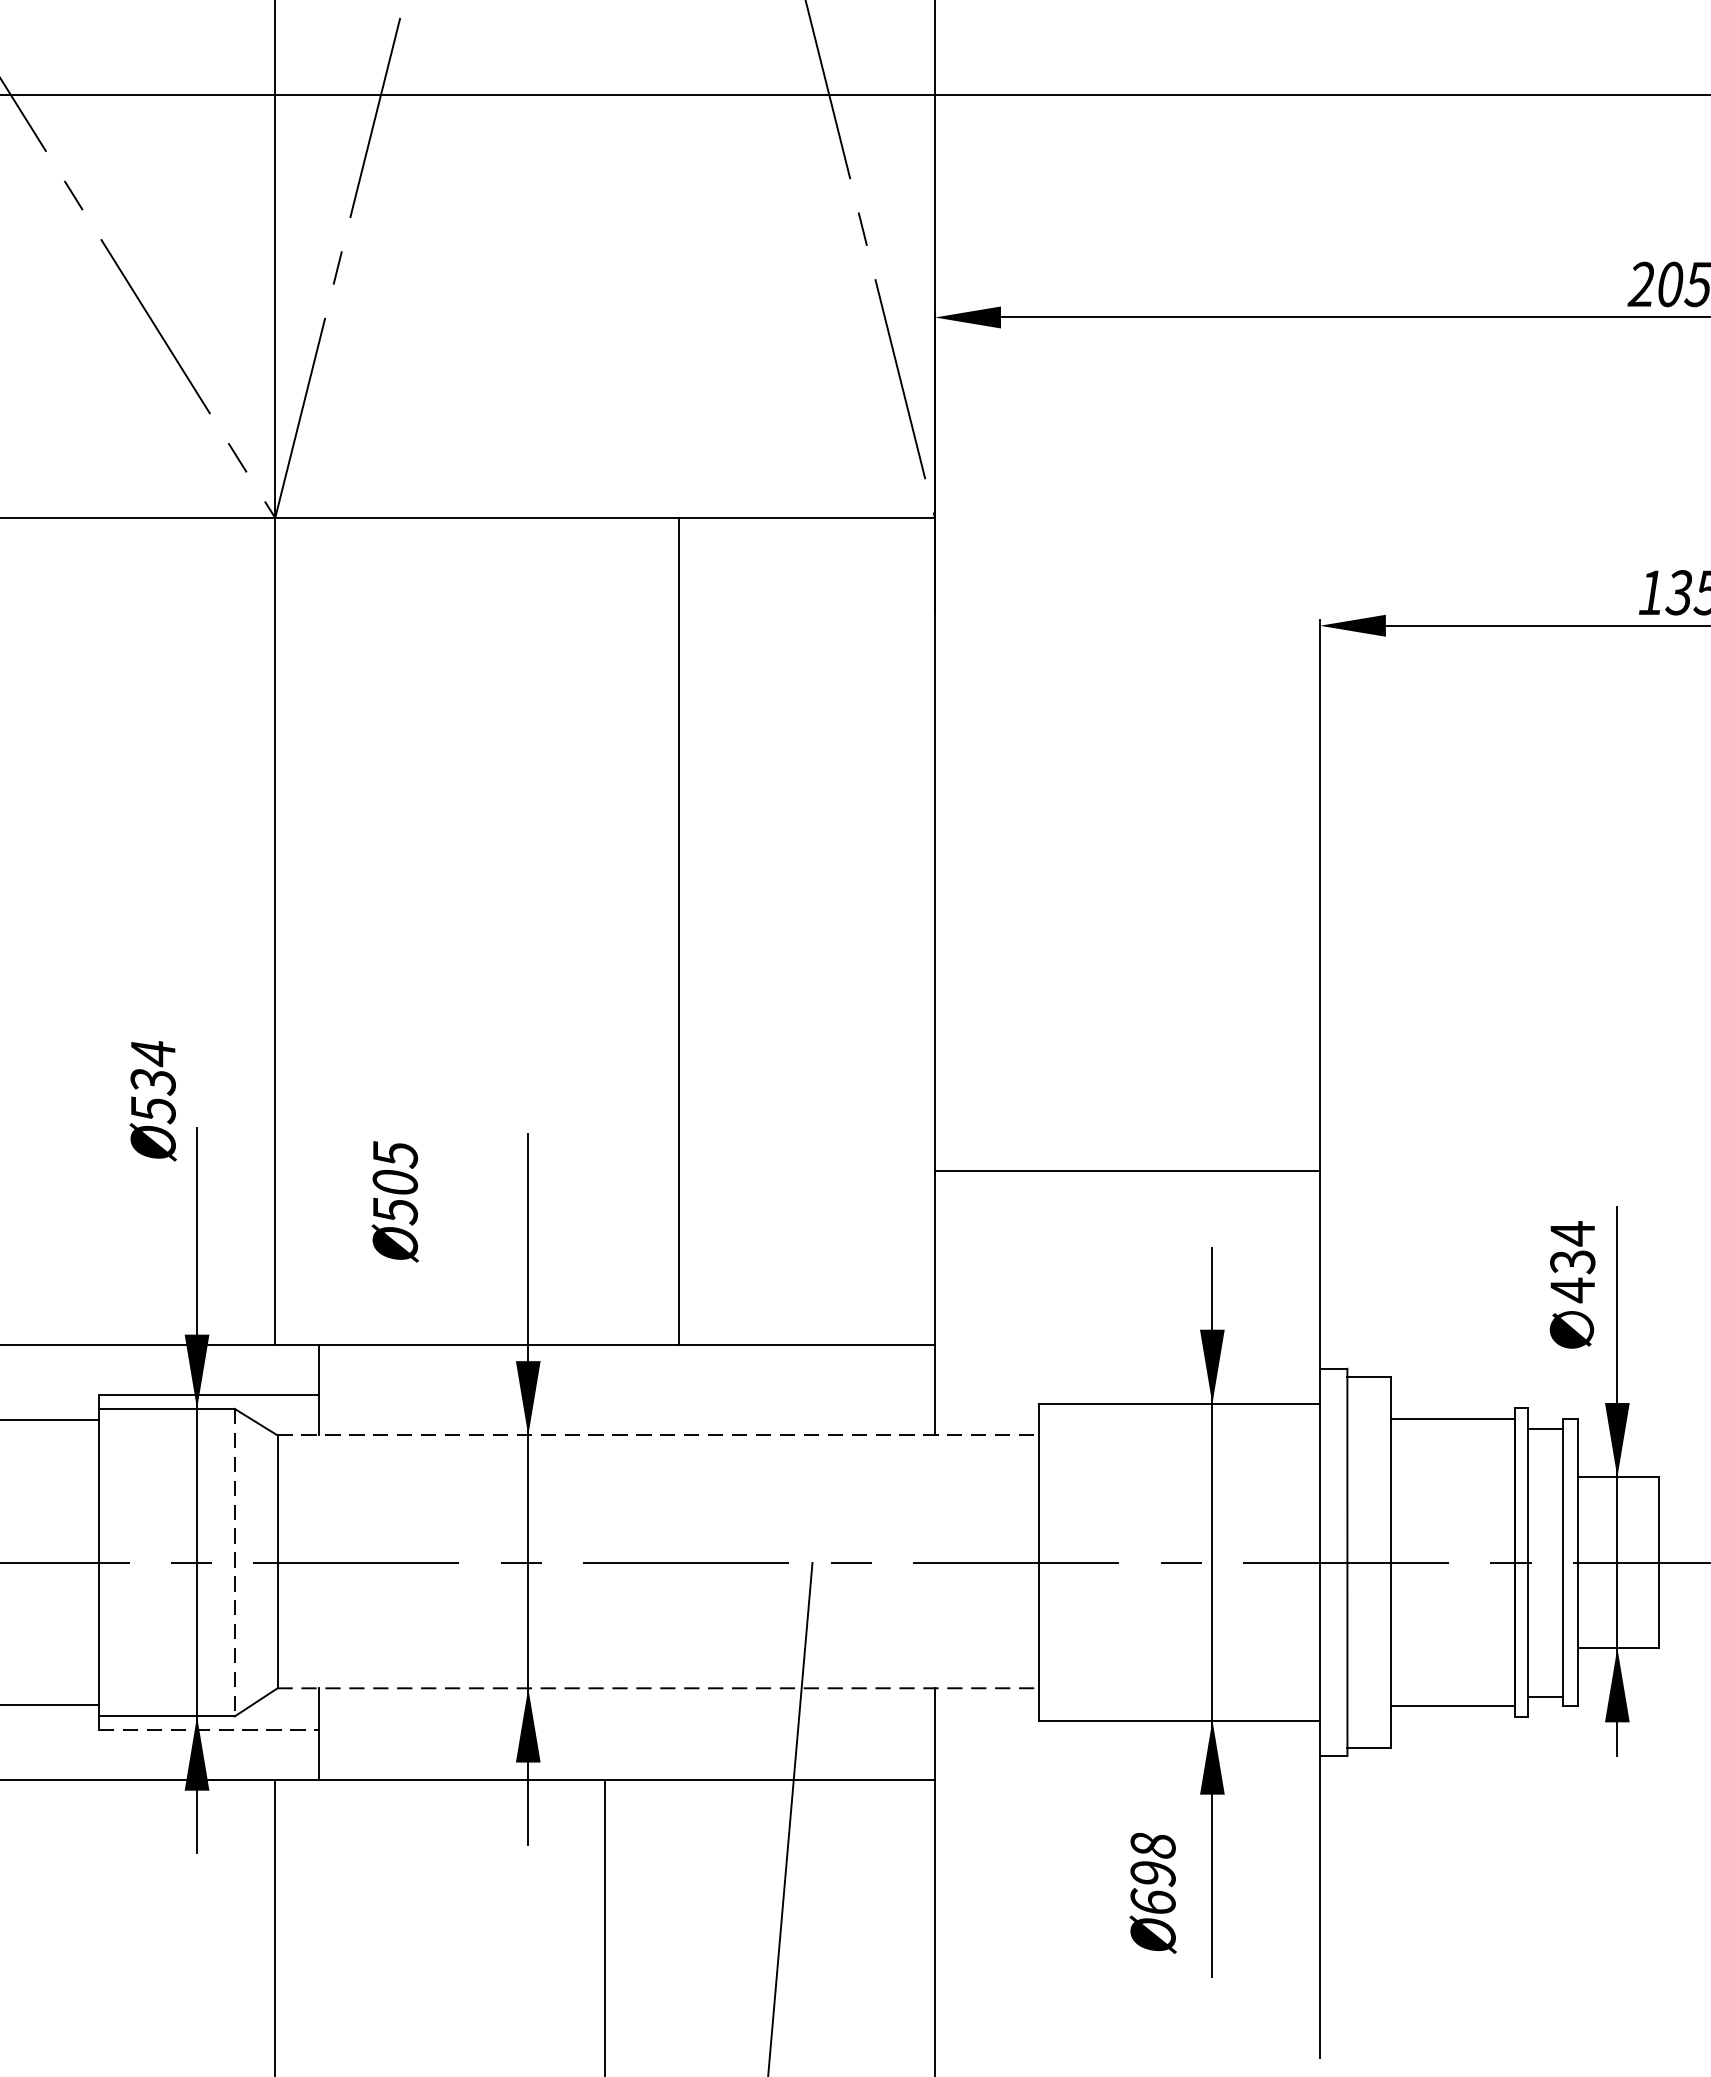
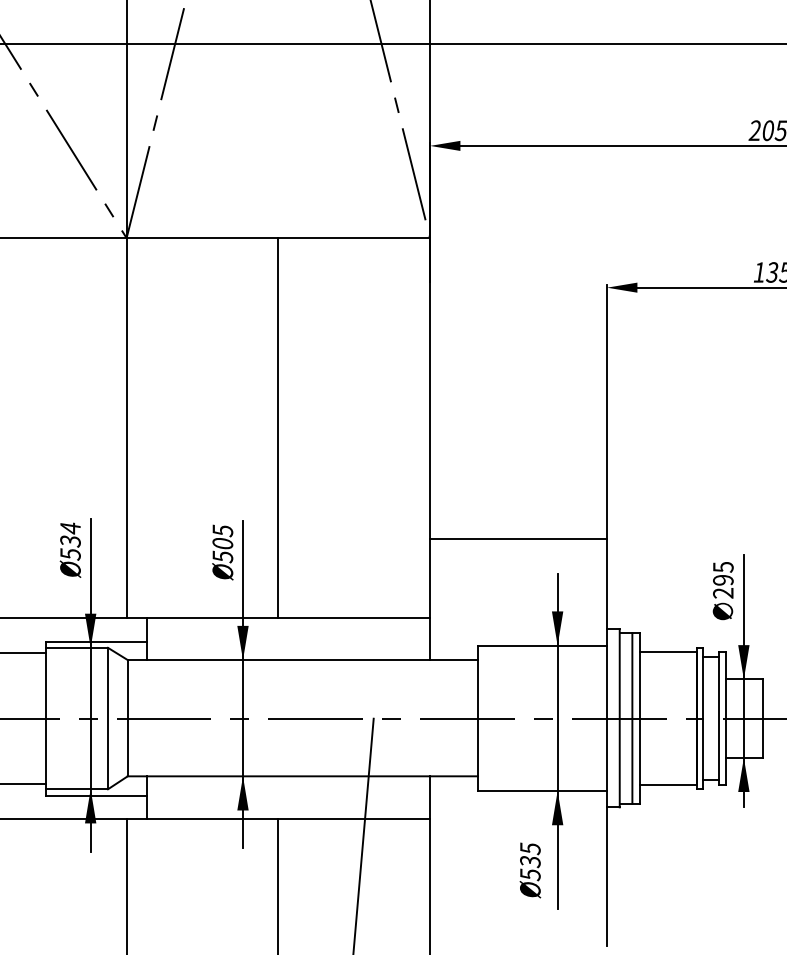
line: (679, 931) -> (278, 428), moved
text: (153, 1099) -> (70, 549), moved
text: (394, 1201) -> (222, 552), moved
text: (1573, 1262) -> (723, 580), 434 -> 295
line: (659, 1436) -> (303, 660), dashed -> solid
line: (235, 1562) -> (108, 718), dashed -> solid
line: (1375, 1562) -> (632, 718), added
line: (659, 1688) -> (303, 776), dashed -> solid
line: (209, 1729) -> (96, 795), dashed -> solid
text: (1153, 1873) -> (530, 861), Ø698 -> Ø535

